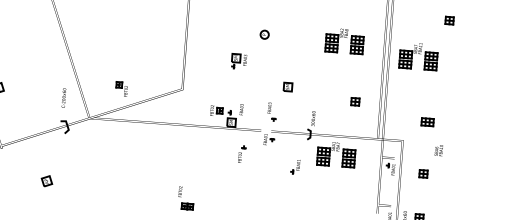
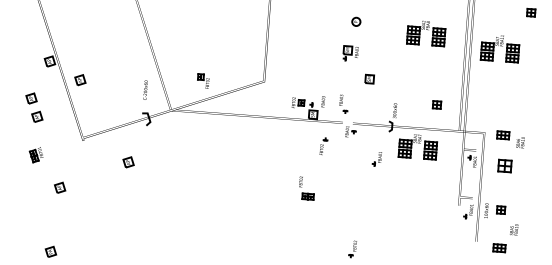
part: (264, 34) -> (356, 21), moved
part: (238, 61) -> (350, 53), moved
part: (354, 101) -> (436, 104), moved
part: (271, 111) -> (343, 103), moved
part: (427, 122) -> (503, 135), moved
part: (423, 173) -> (505, 165), size x1.6
part: (46, 181) -> (128, 162), moved
part: (185, 198) -> (306, 188), moved

